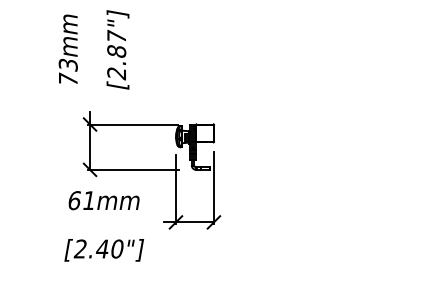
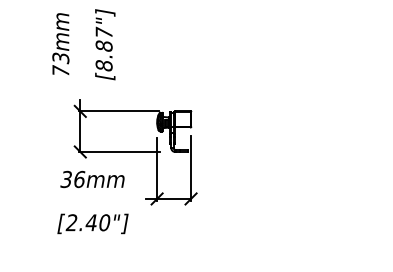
text: (115, 73) -> (103, 65), [2.87"] -> [8.87"]
text: (81, 200) -> (72, 179), 61mm -> 36mm

